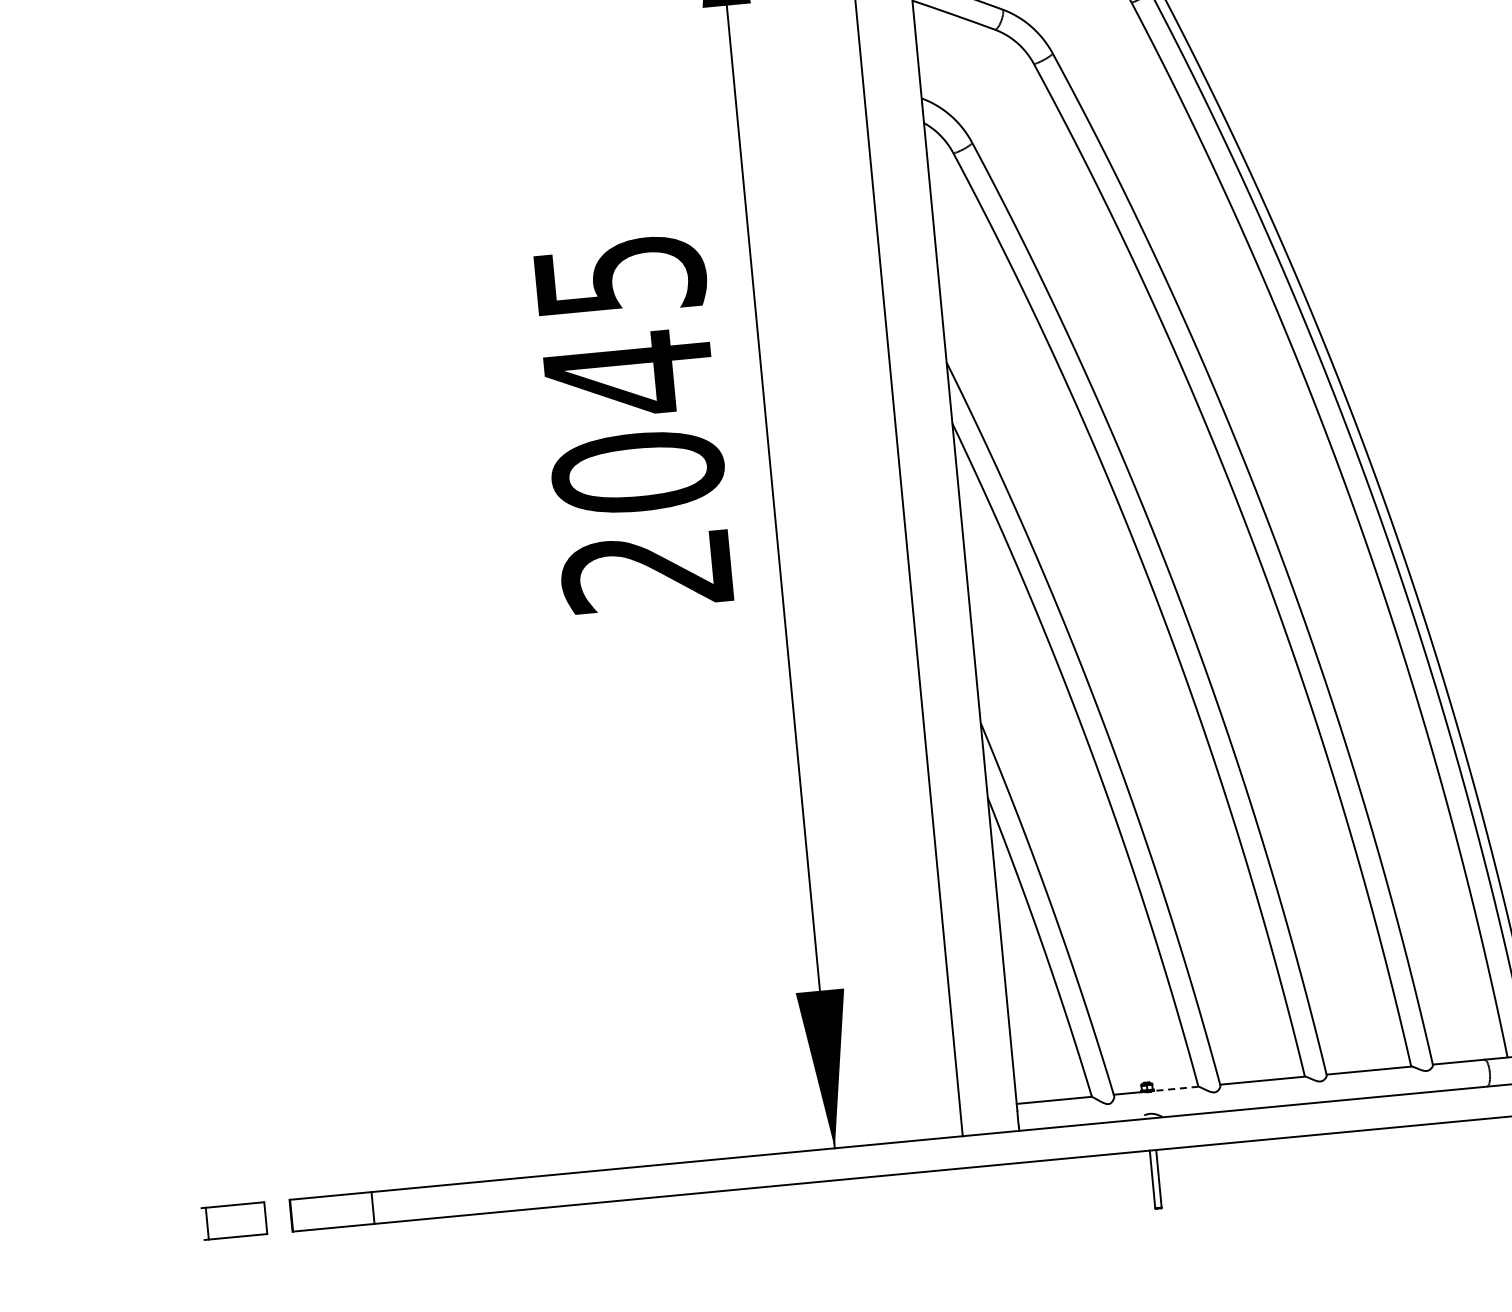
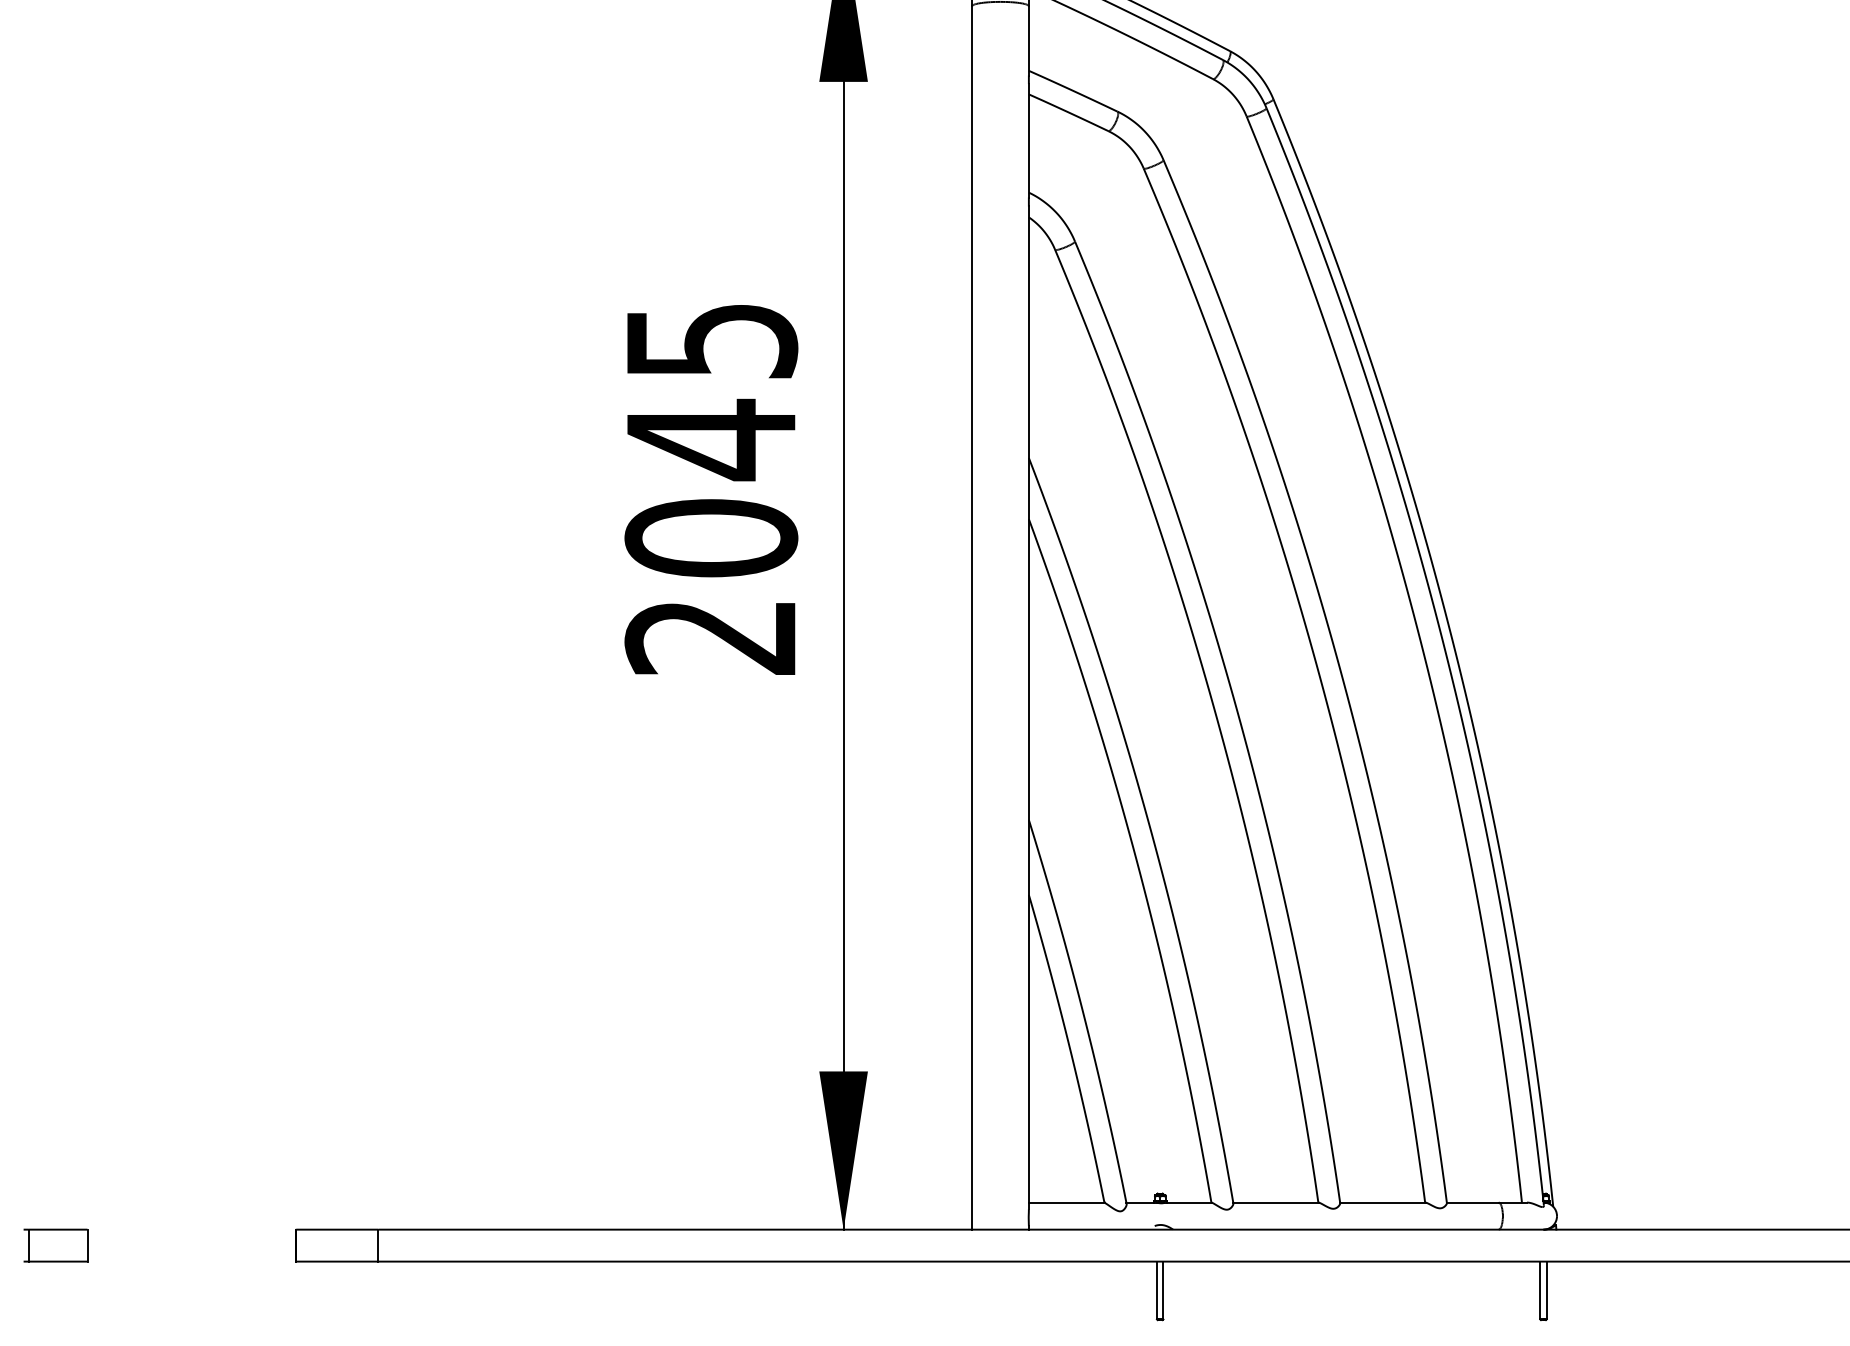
line: (1175, 1088) -> (1188, 1202), dashed -> solid
part: (233, 1221) -> (55, 1245), moved

